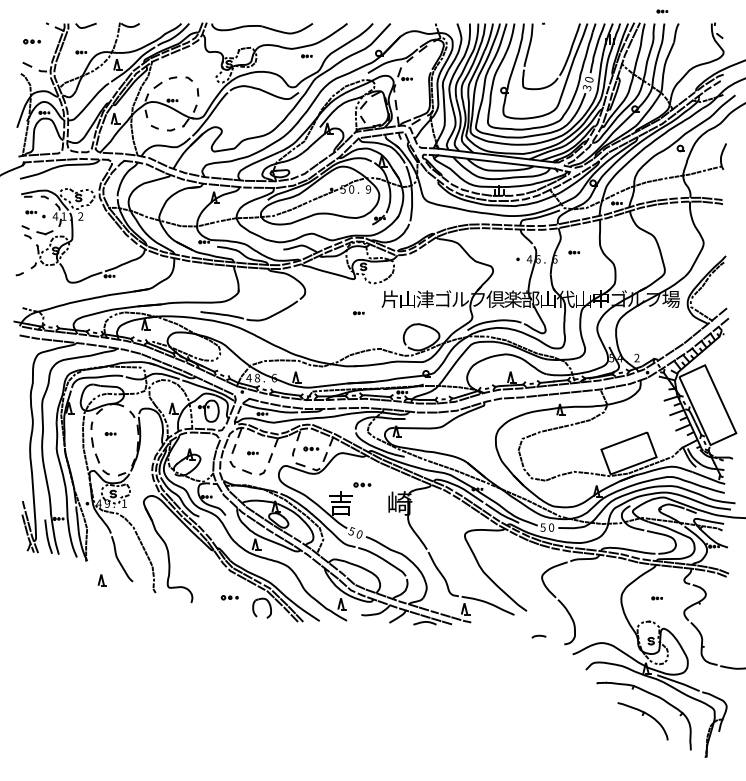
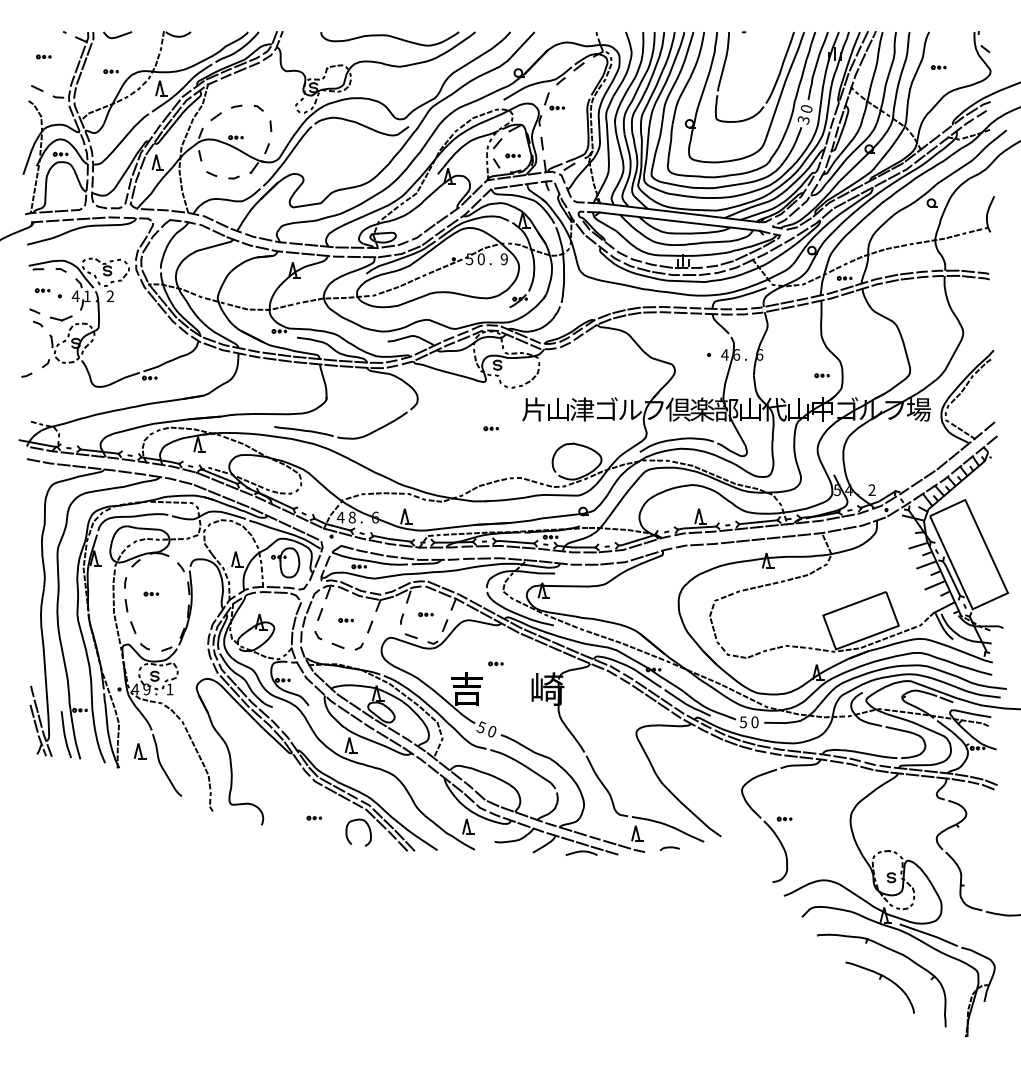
part: (662, 11) -> (938, 67), moved
part: (261, 28) -> (389, 38), moved
part: (31, 41) -> (43, 56), size x0.62
part: (306, 56) -> (512, 155), moved
part: (573, 252) -> (821, 375), moved
part: (310, 448) -> (425, 614), size x0.71
part: (362, 484) -> (495, 663), size x0.62
part: (102, 580) -> (139, 751), moved
part: (229, 597) -> (313, 817), size x0.62
part: (657, 597) -> (784, 818), moved
curve: (538, 636) -> (669, 848), moved

